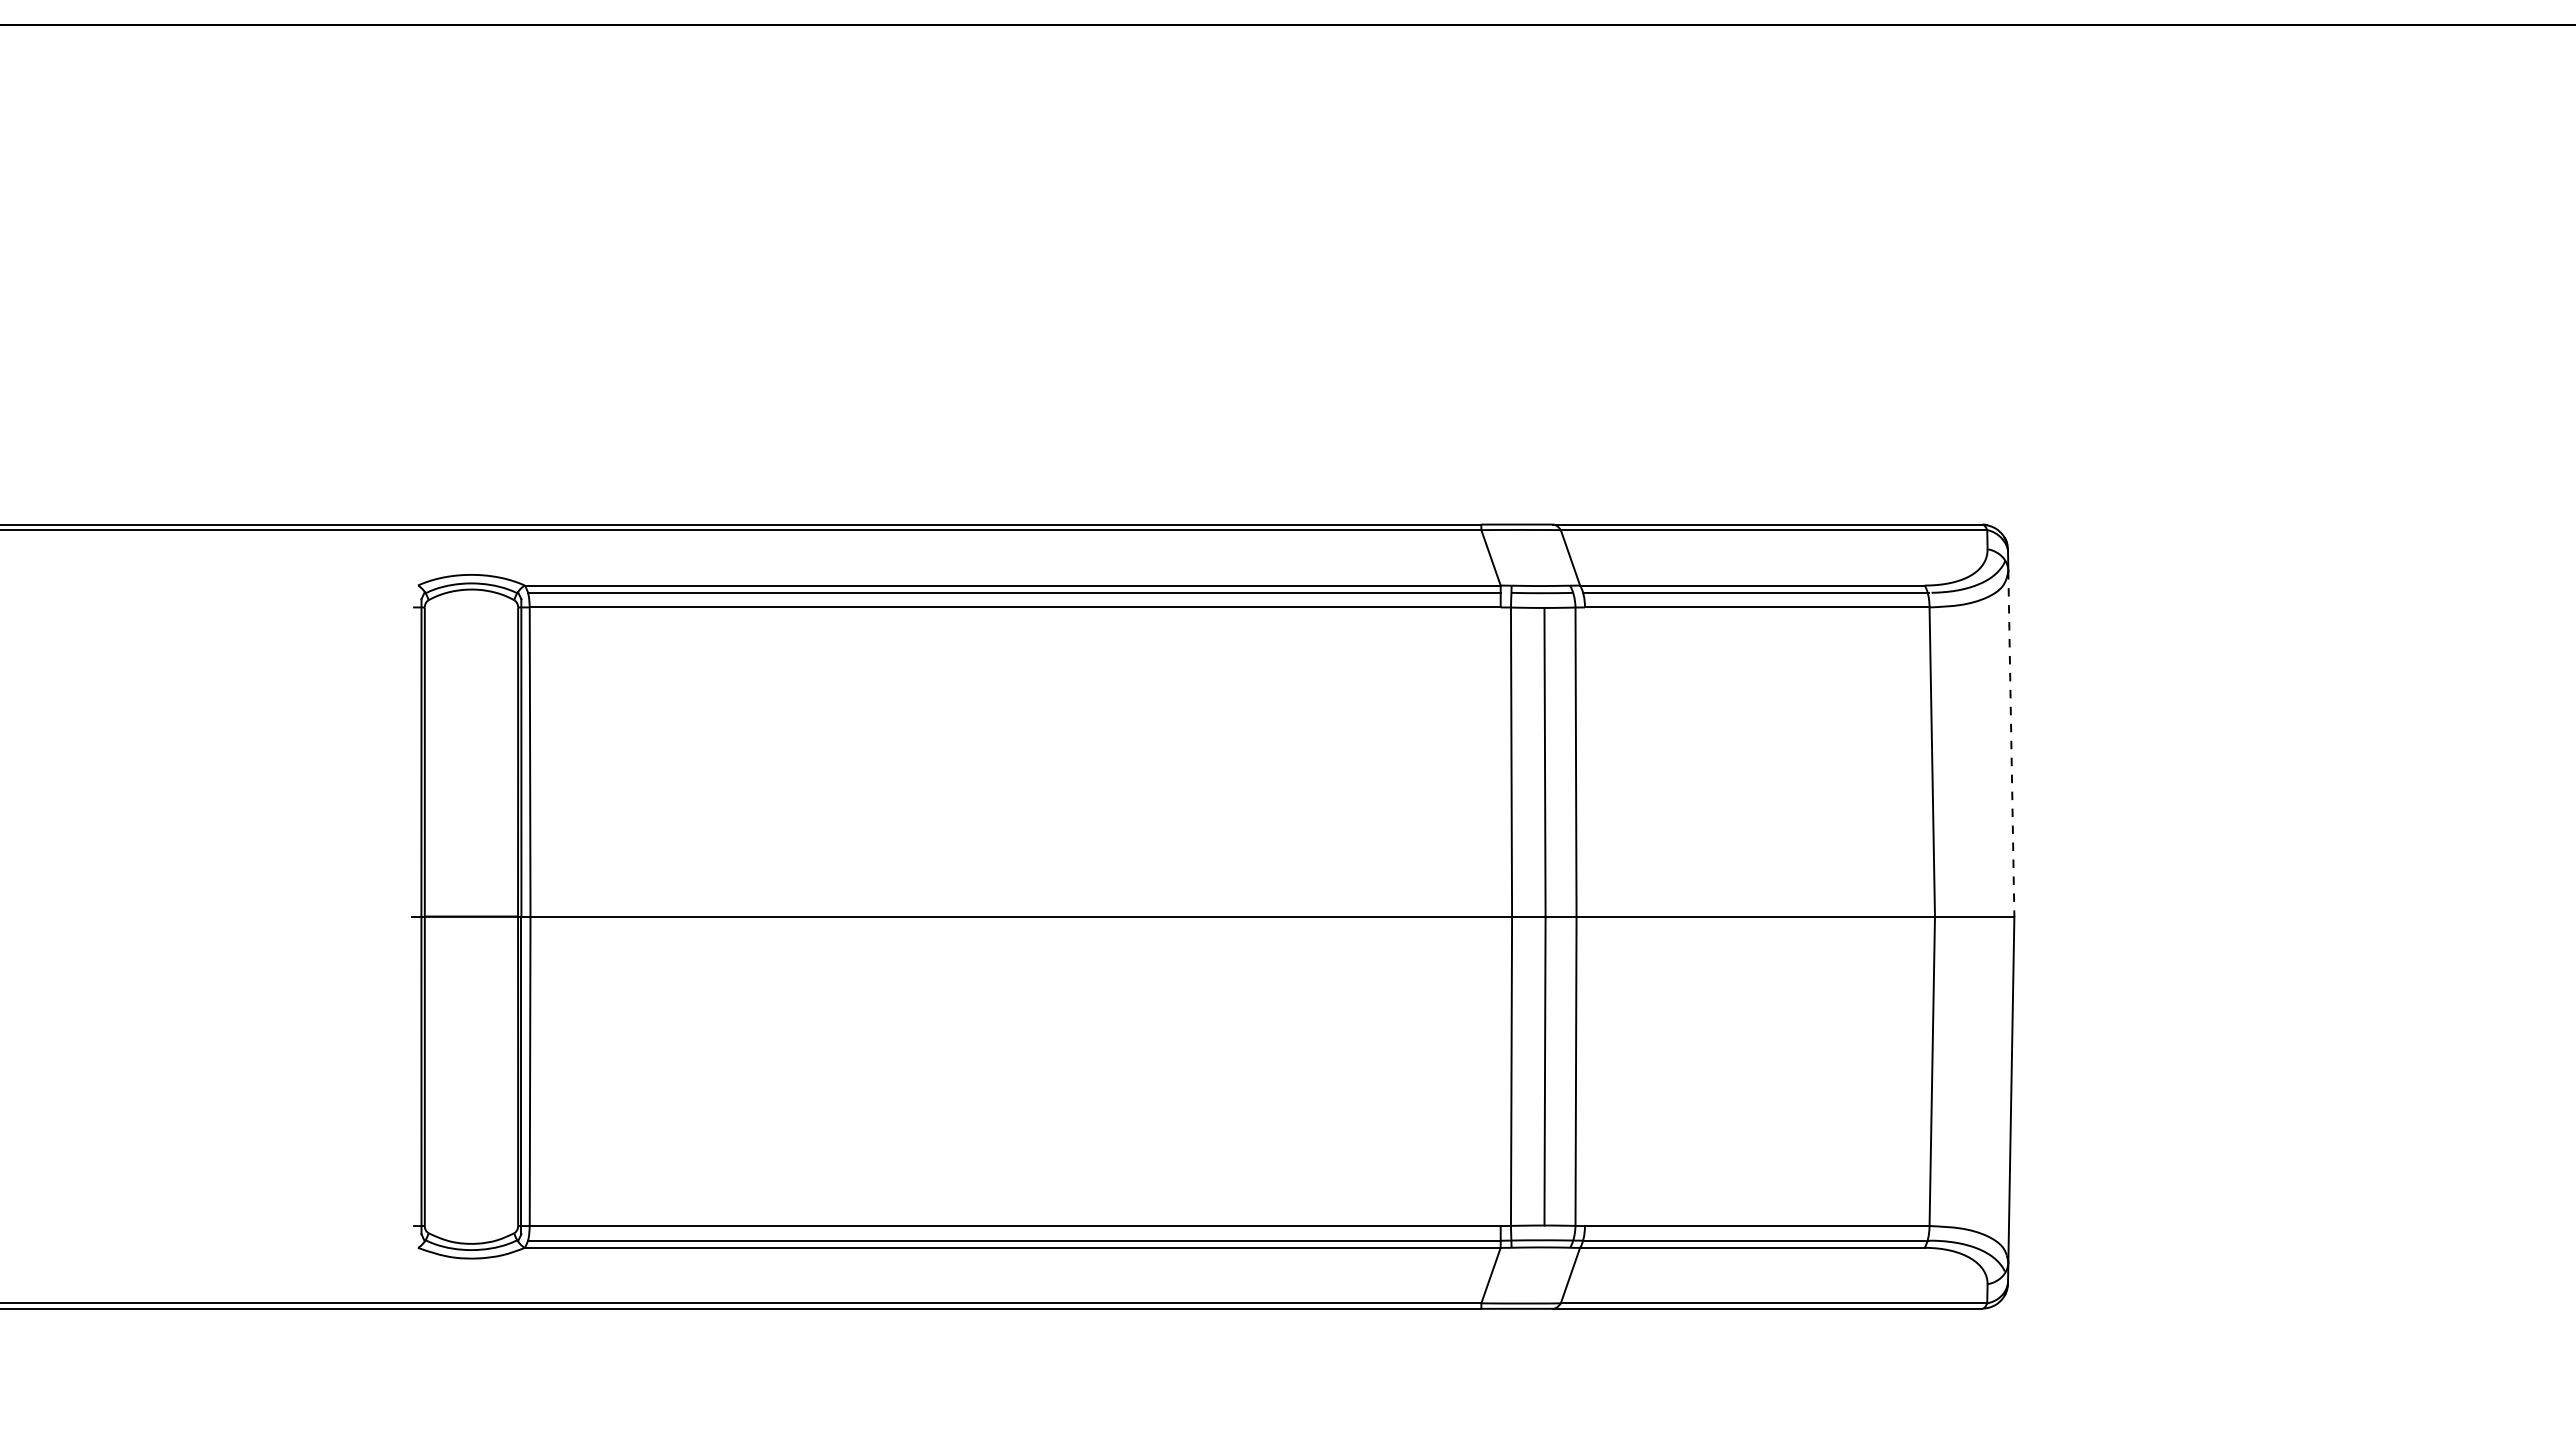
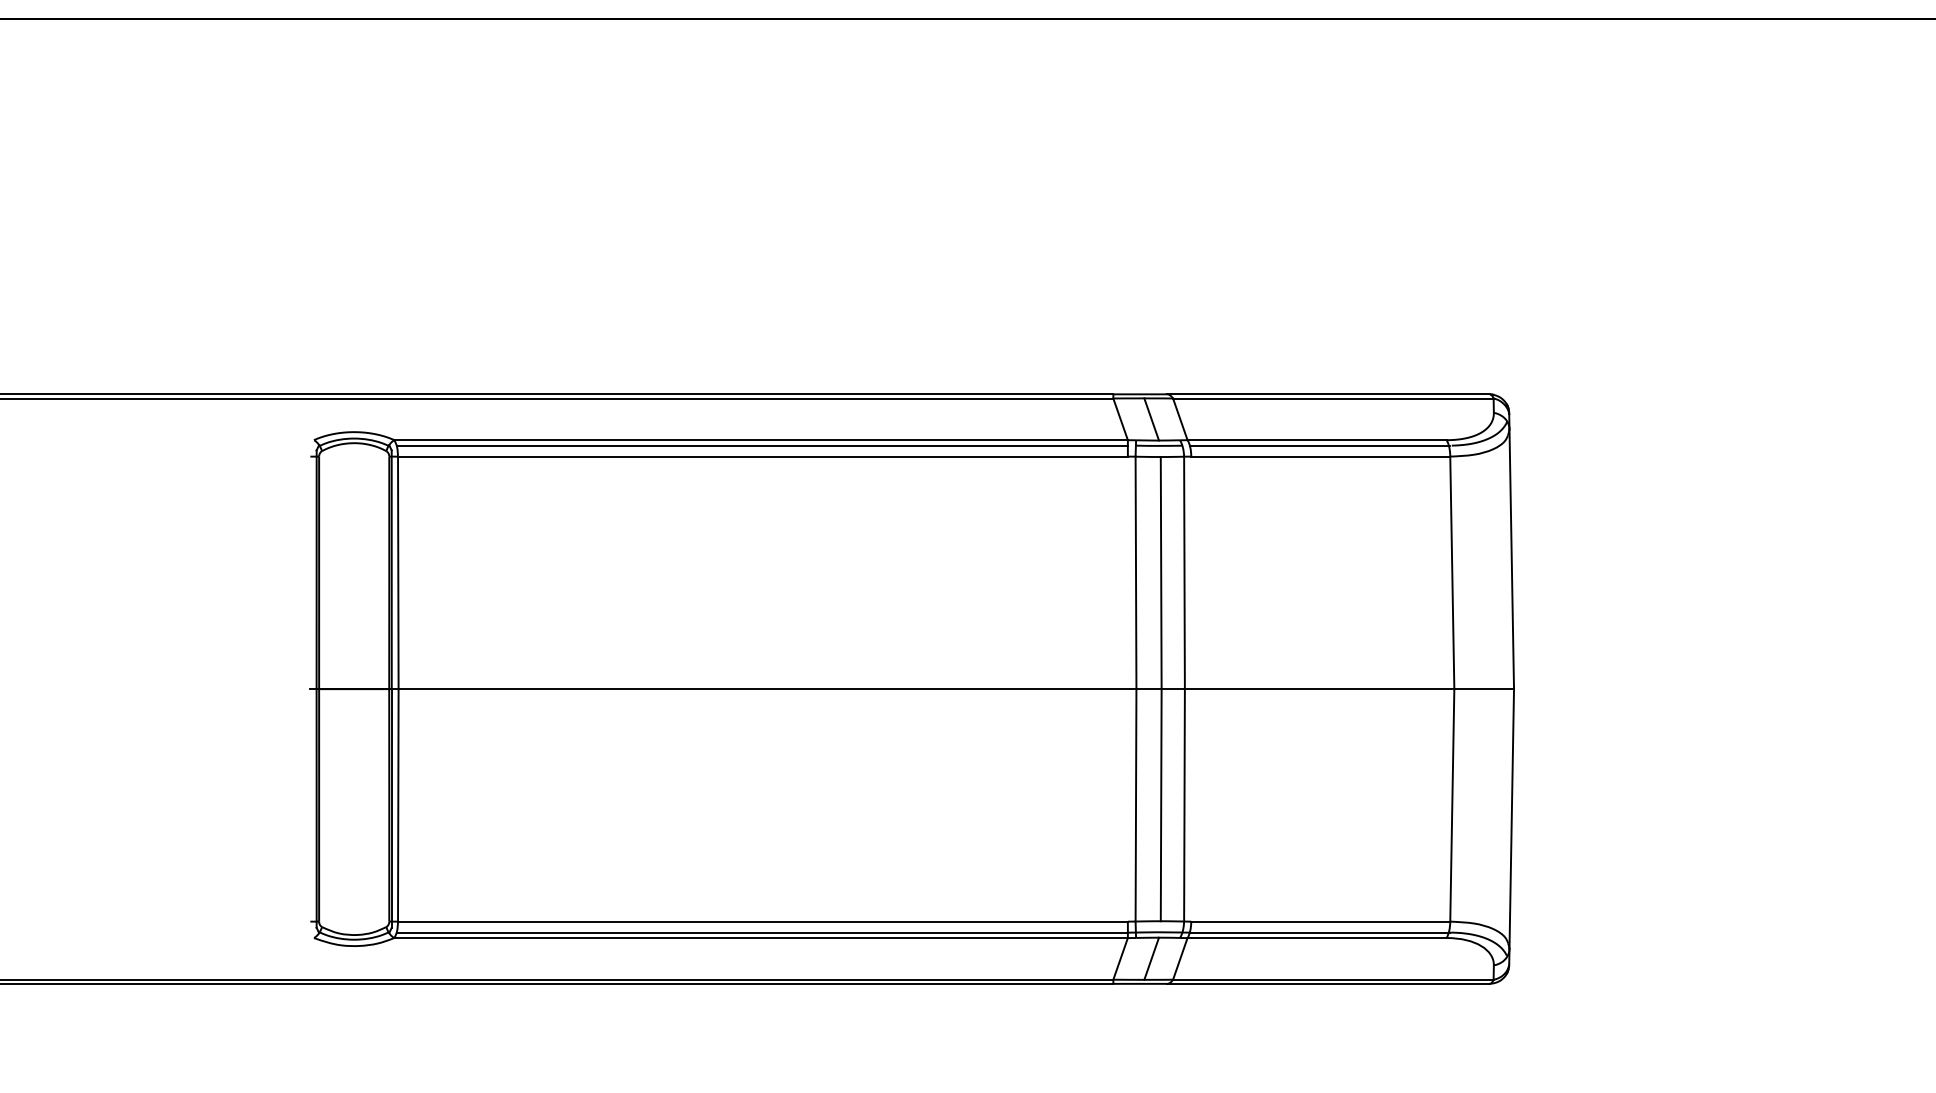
line: (1532, 558) -> (1151, 419), added
line: (2011, 743) -> (1511, 558), dashed -> solid
line: (1532, 1275) -> (1151, 958), added

